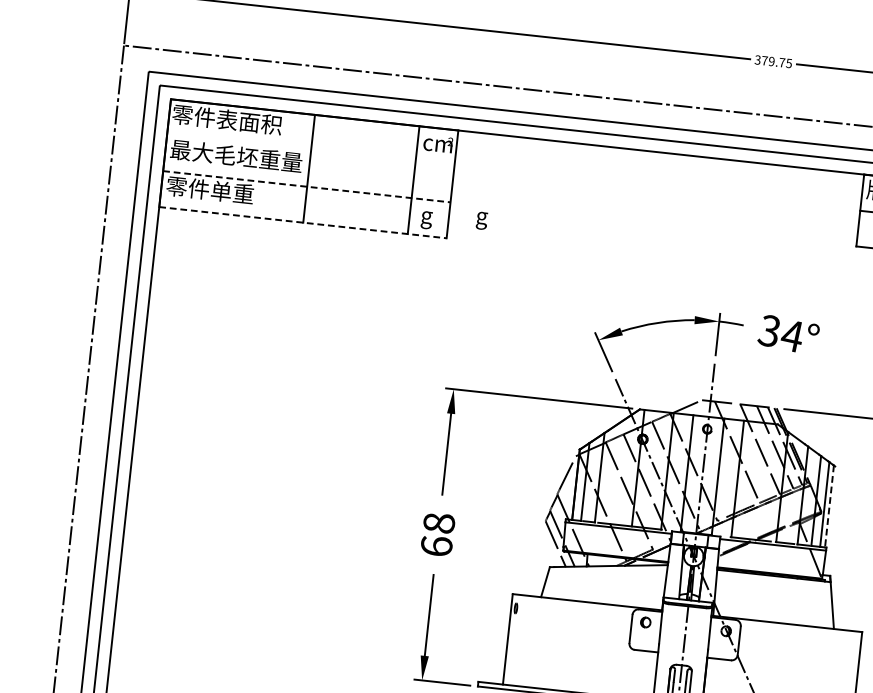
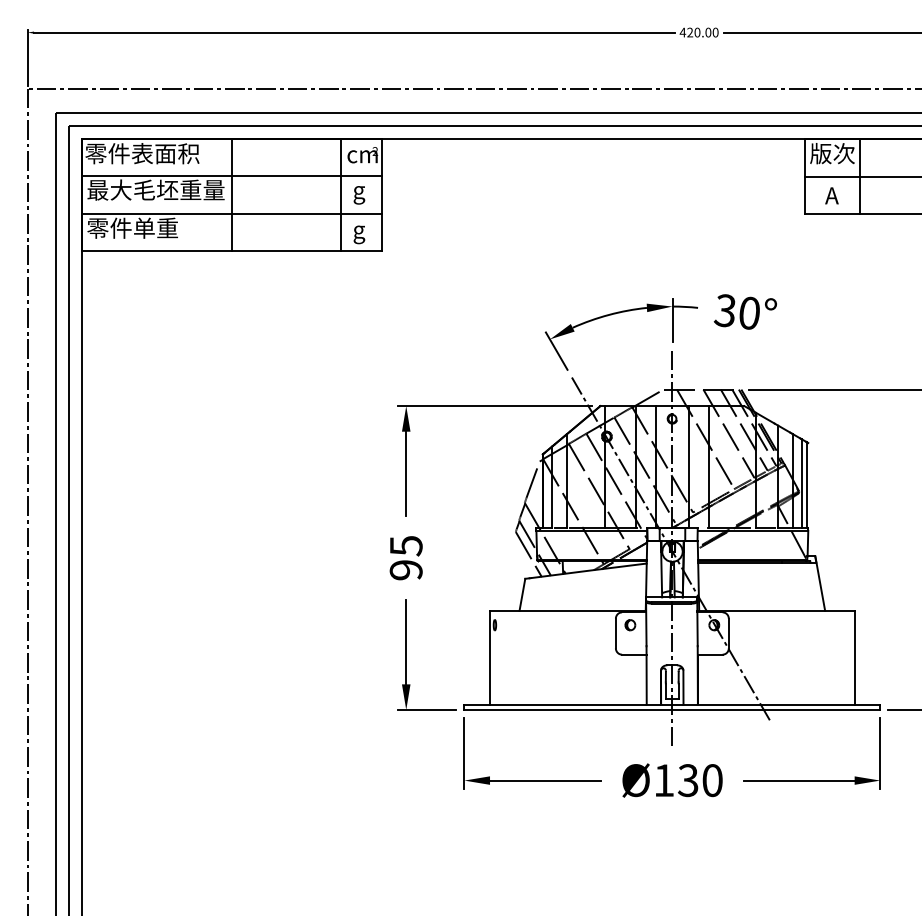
text: (772, 61) -> (698, 32), 379.75 -> 420.00
line: (310, 150) -> (231, 176), added
line: (307, 186) -> (232, 213), dashed -> solid
text: (482, 221) -> (359, 195), moved
line: (303, 222) -> (232, 251), dashed -> solid
text: (791, 335) -> (748, 312), 34° -> 30°
line: (829, 506) -> (806, 484), dashed -> solid
text: (437, 534) -> (405, 557), 68 -> 95

